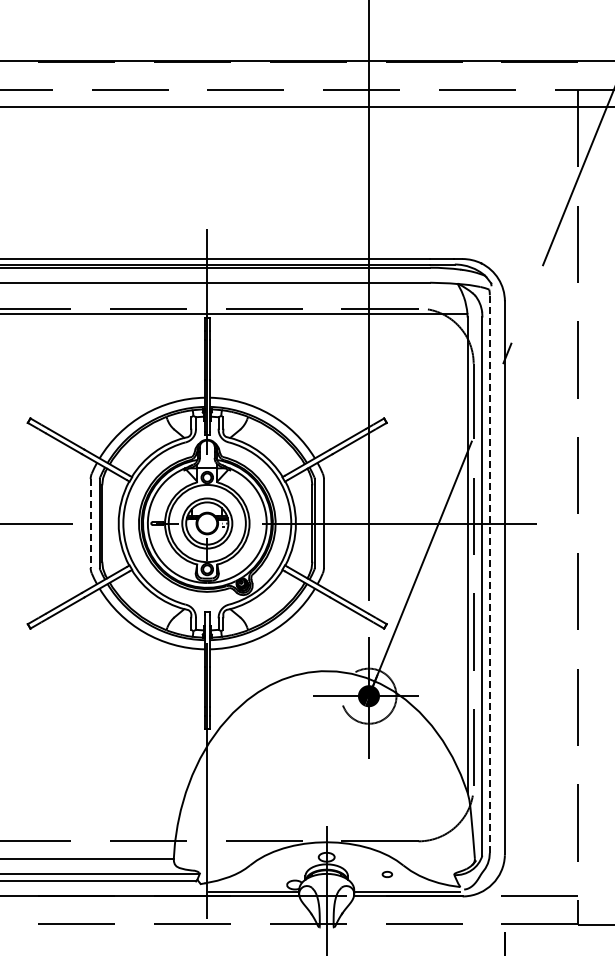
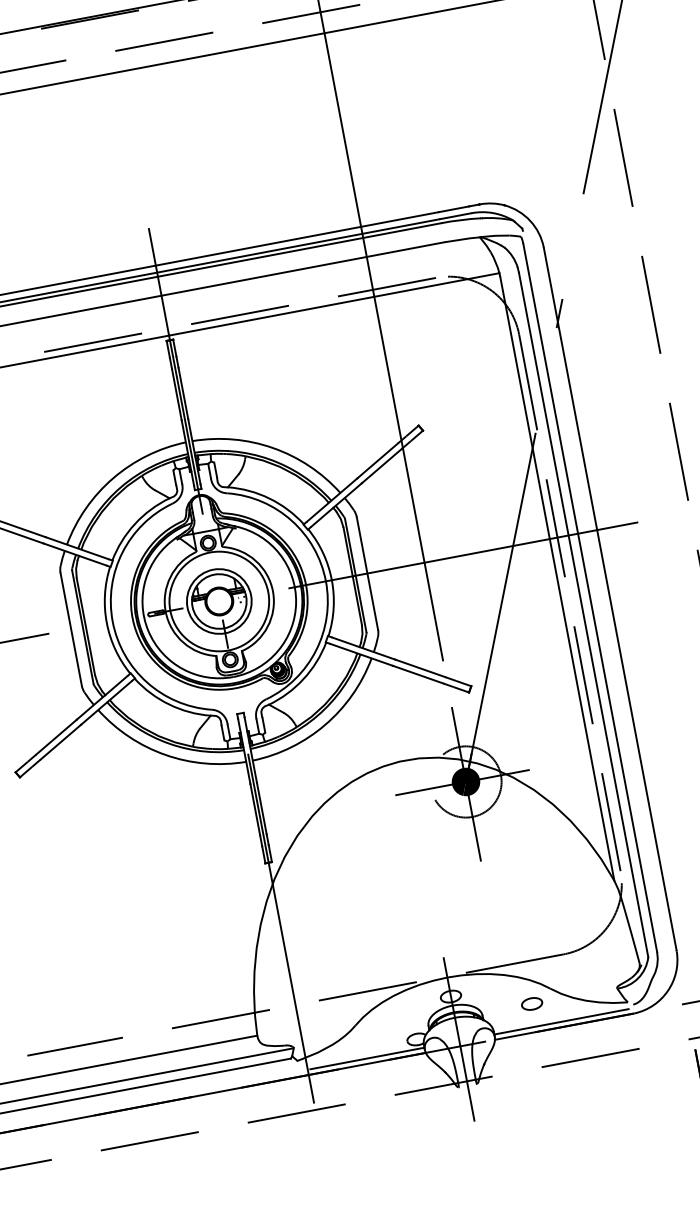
line: (90, 524) -> (71, 630), dashed -> solid
line: (489, 574) -> (589, 598), dashed -> solid
part: (387, 874) -> (532, 1003), size x1.67

